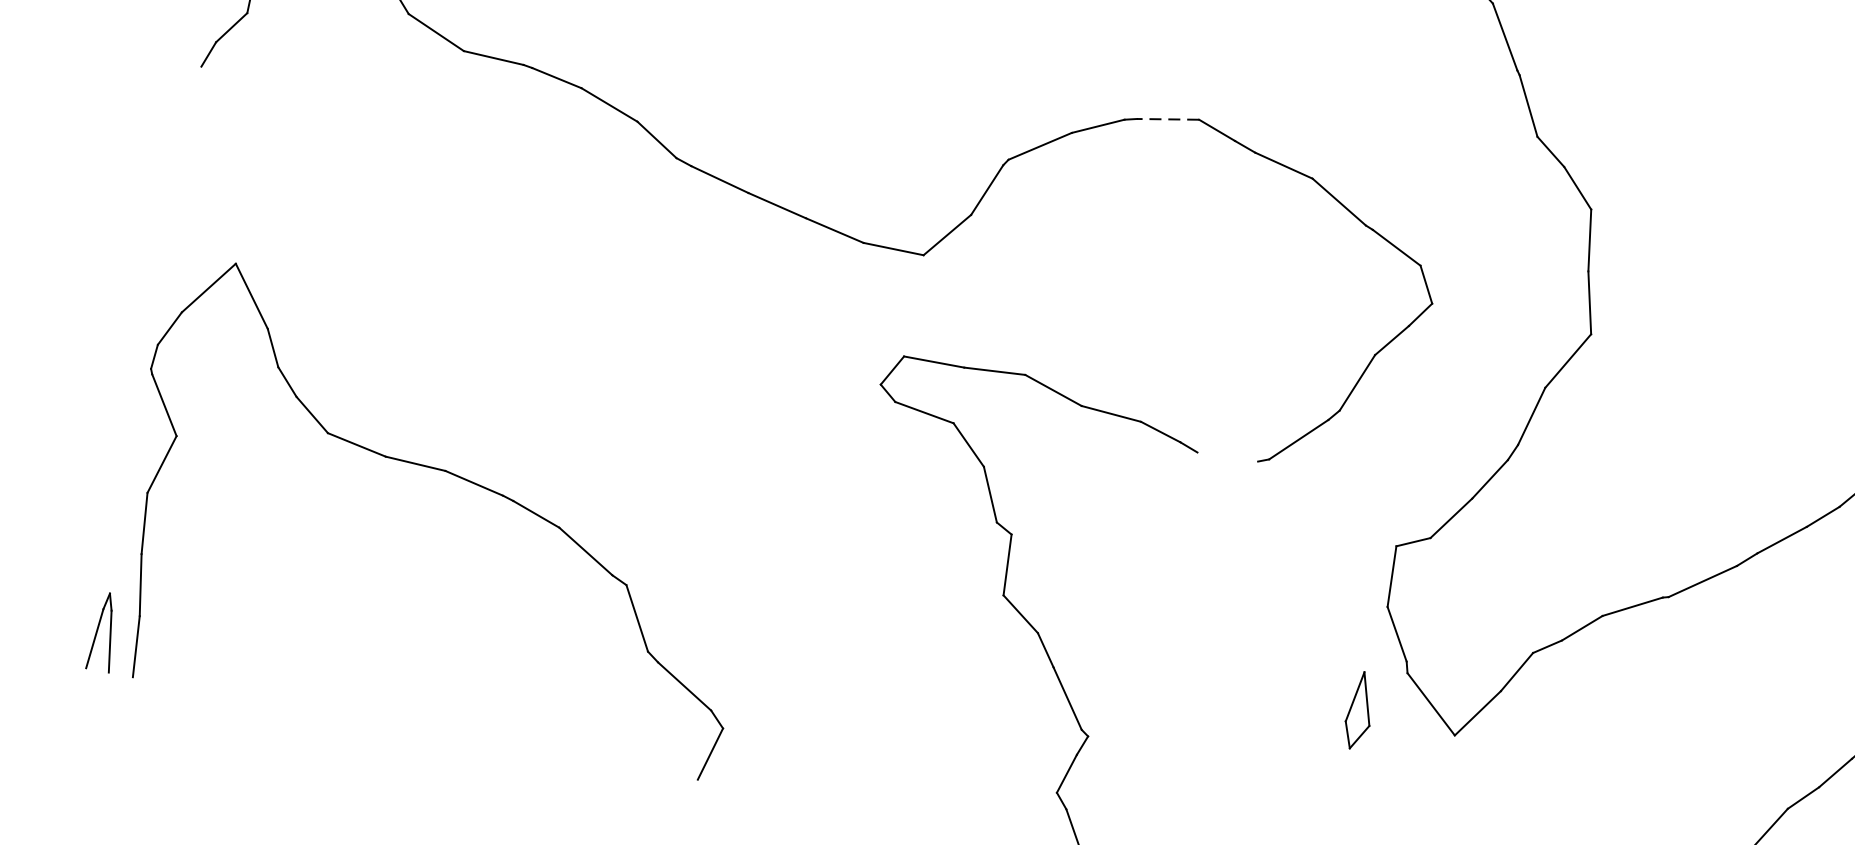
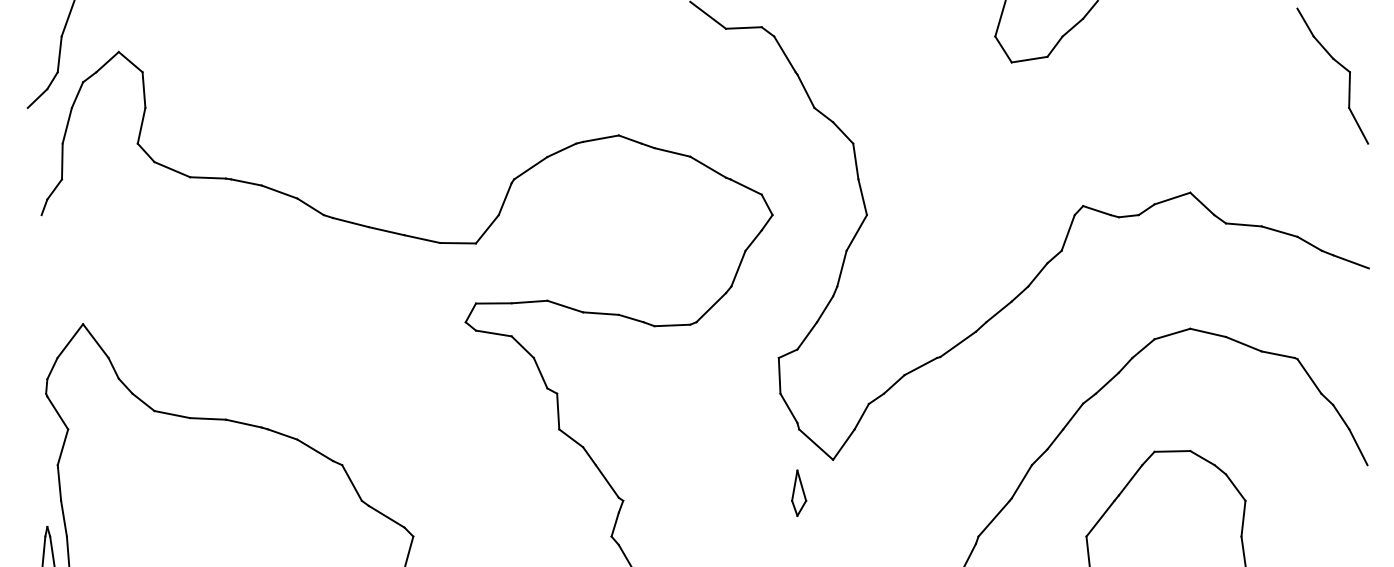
line: (1167, 118) -> (600, 138), dashed -> solid
line: (1227, 457) -> (672, 325), added
part: (1360, 709) -> (799, 492), moved

